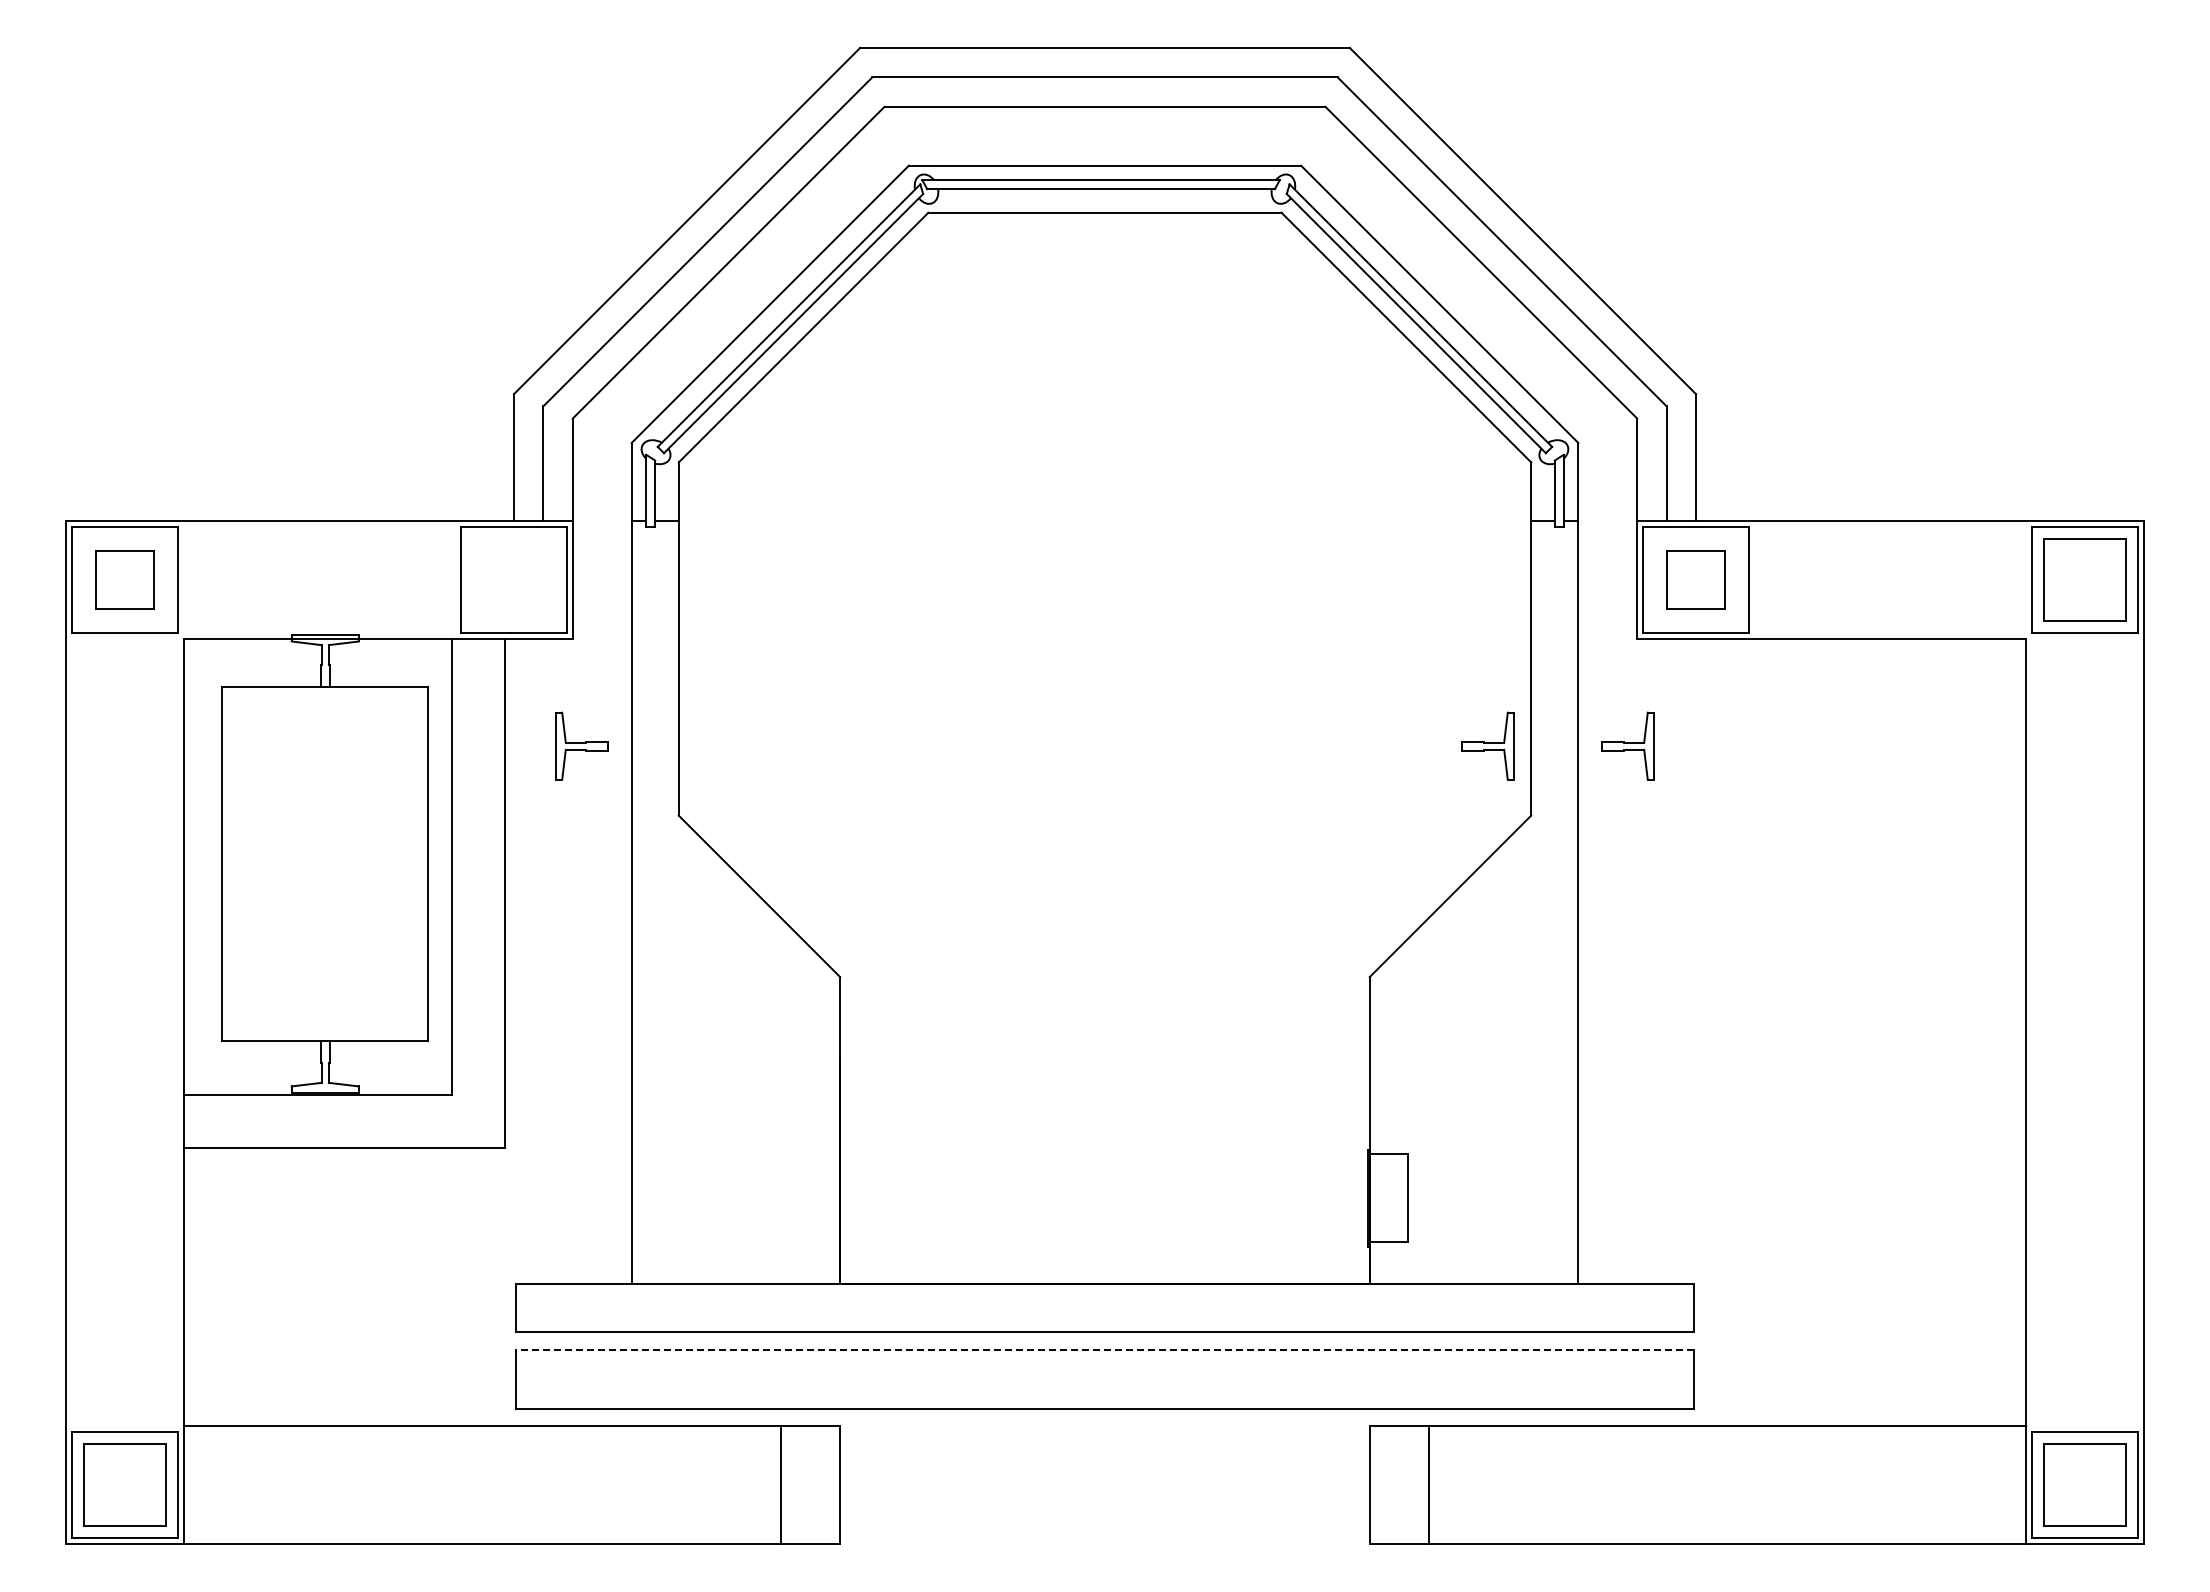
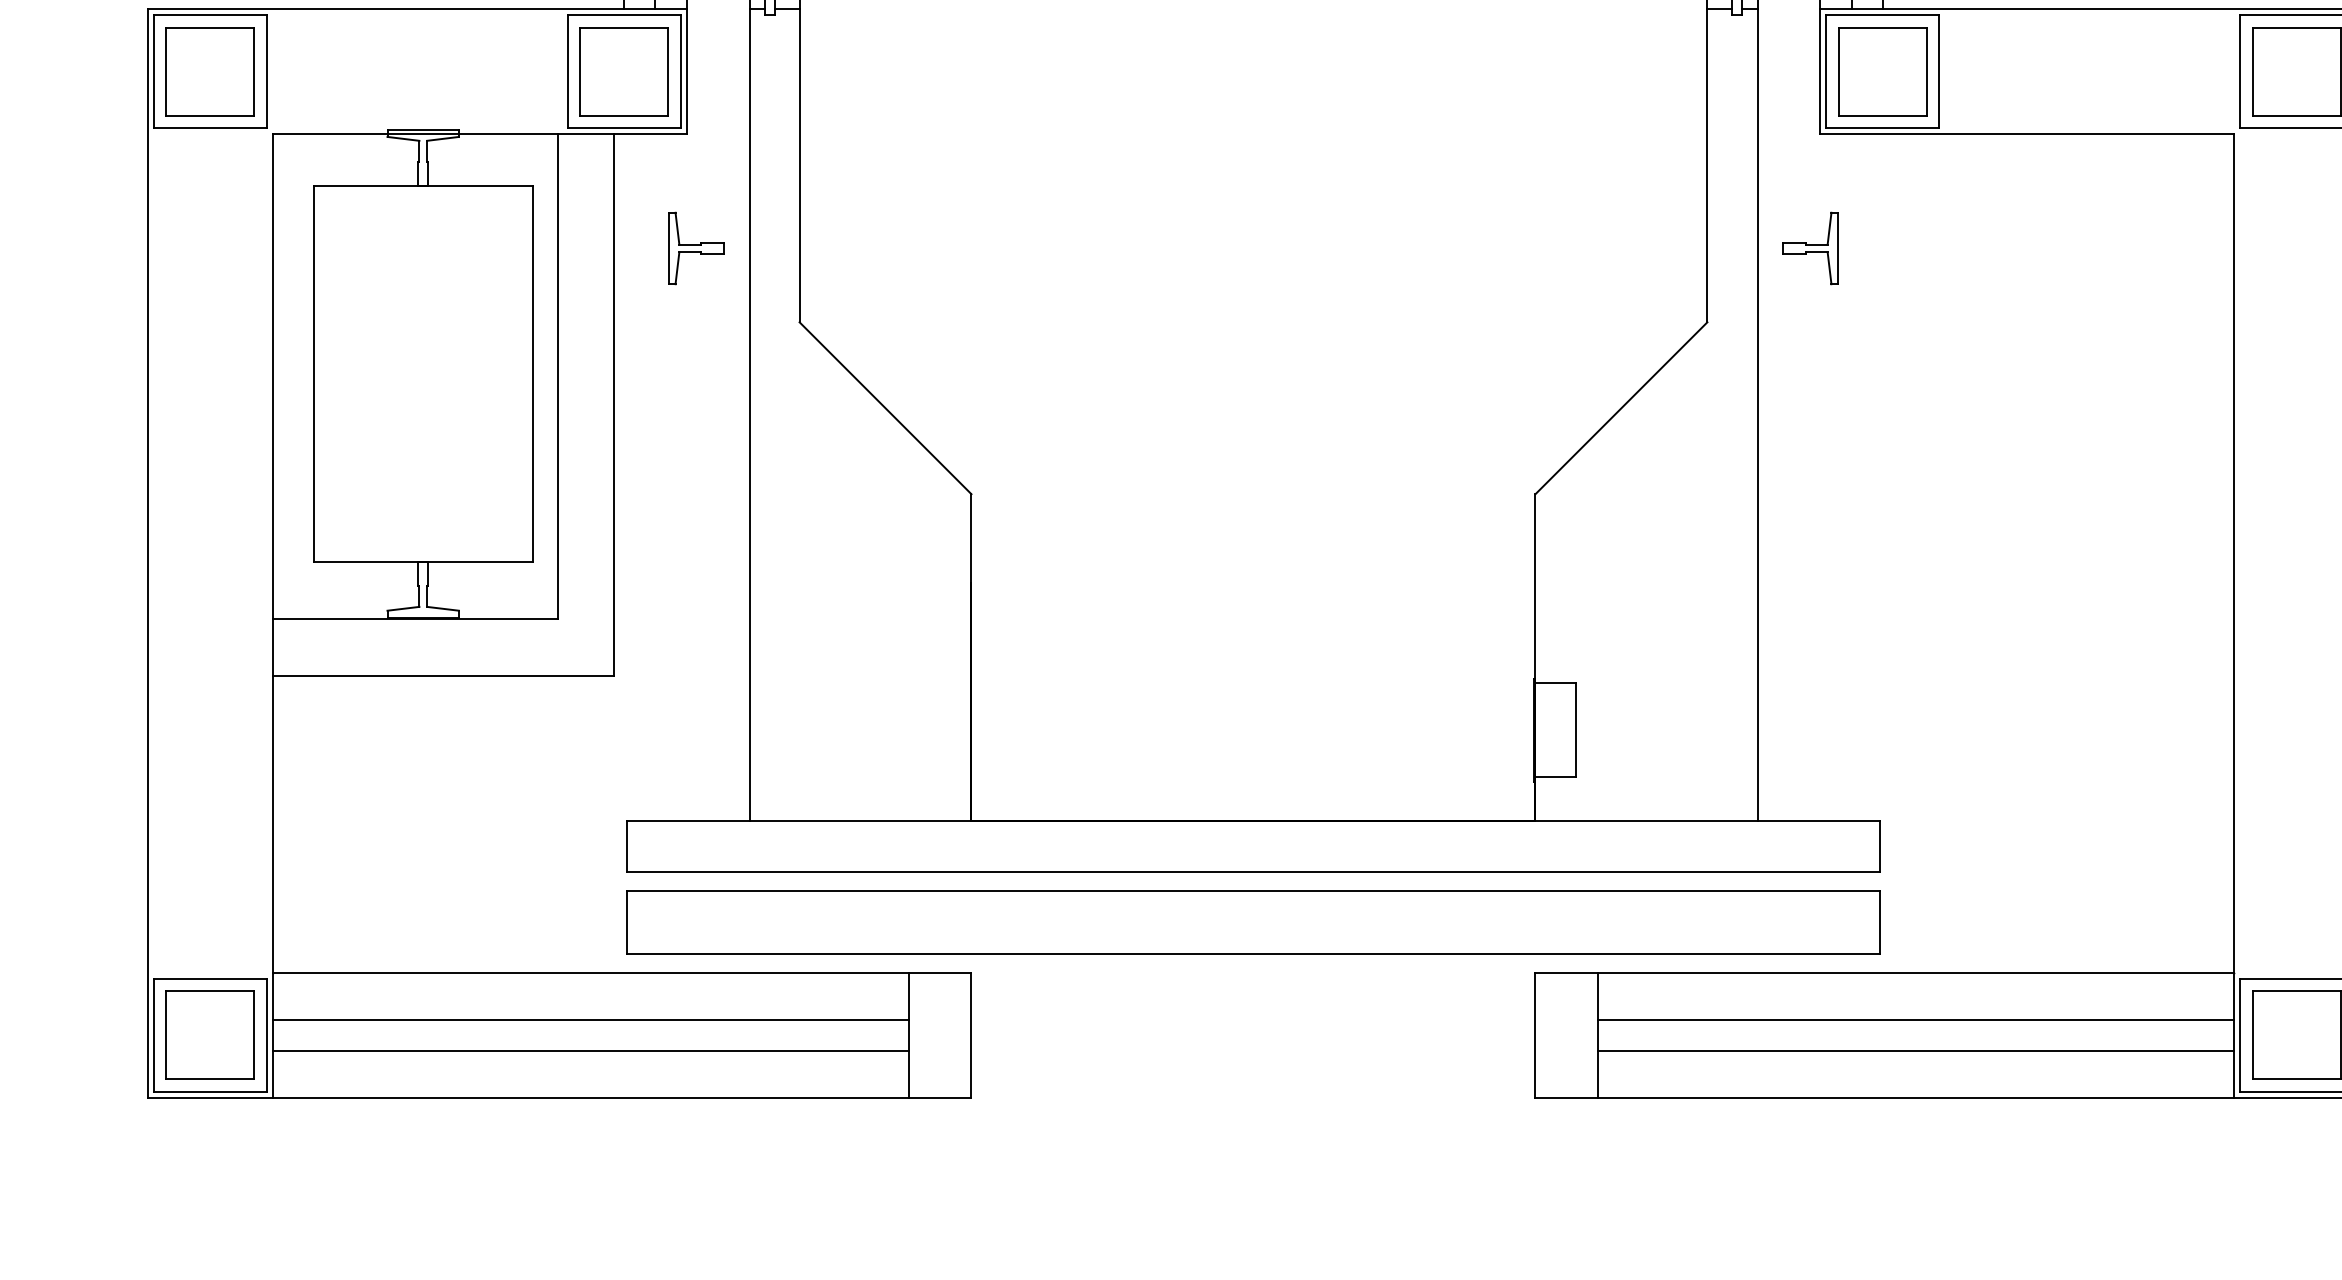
part: (124, 579) -> (209, 70), size x1.43
part: (513, 579) -> (623, 70), added
part: (1695, 579) -> (1882, 70), size x1.43
part: (1487, 745) -> (1660, 247), removed
line: (1104, 1349) -> (1252, 890), dashed -> solid
line: (482, 1470) -> (590, 1019), added
line: (1726, 1470) -> (1915, 1019), added
line: (482, 1499) -> (590, 1050), added
line: (1726, 1499) -> (1915, 1050), added

